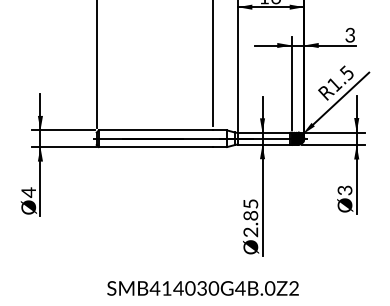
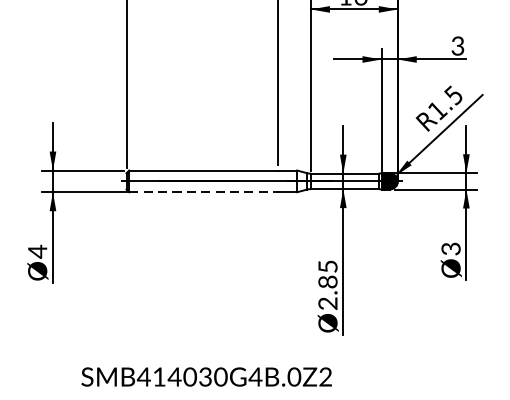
line: (156, 147) -> (204, 192), solid -> dashed
text: (202, 288) -> (205, 377), moved

